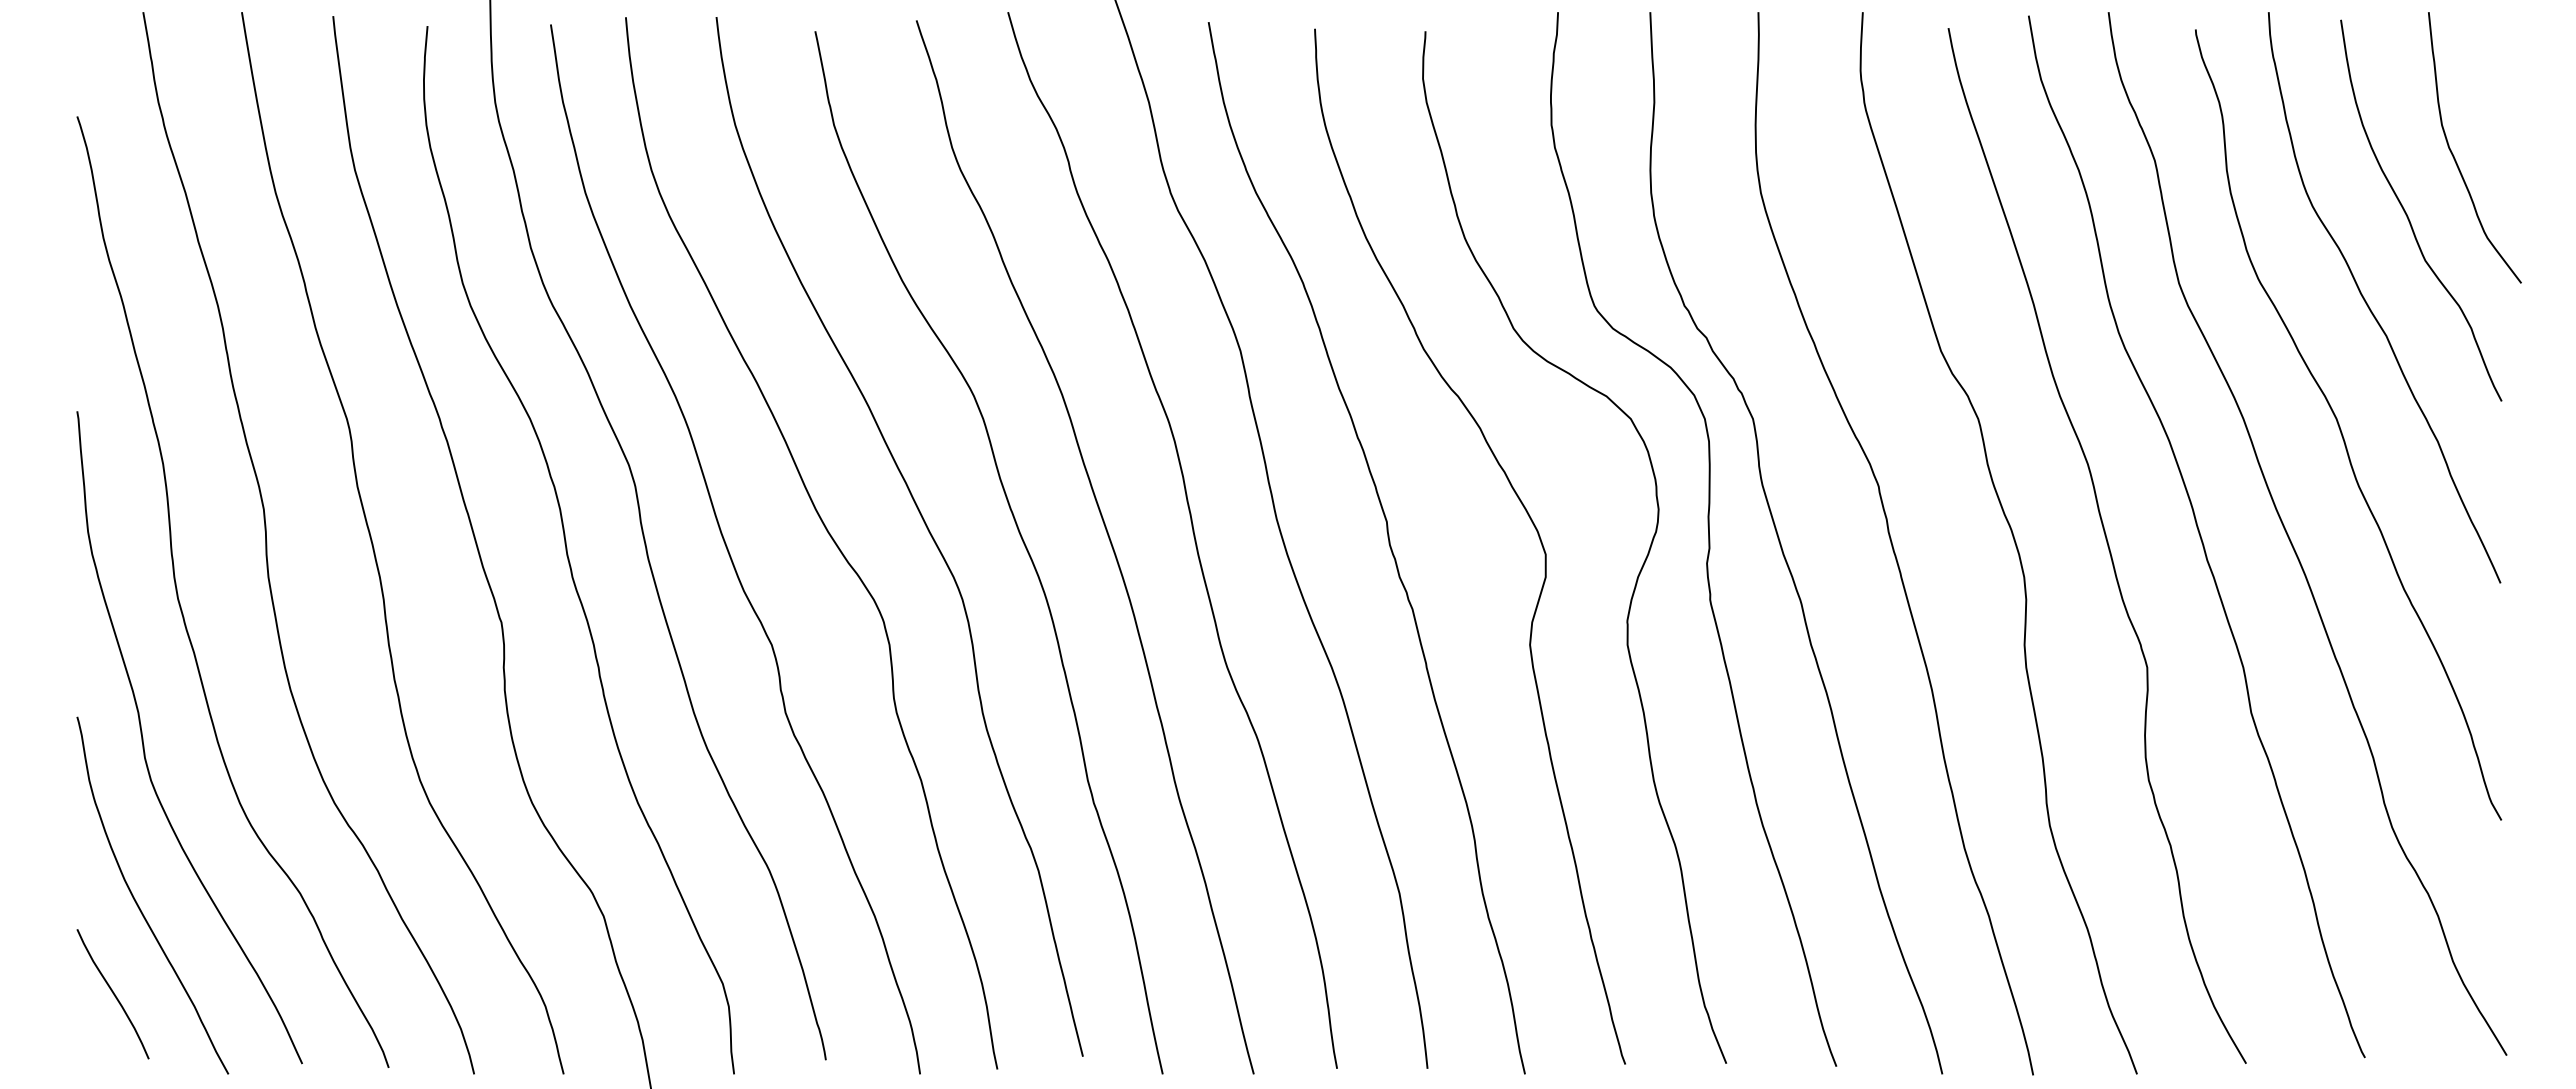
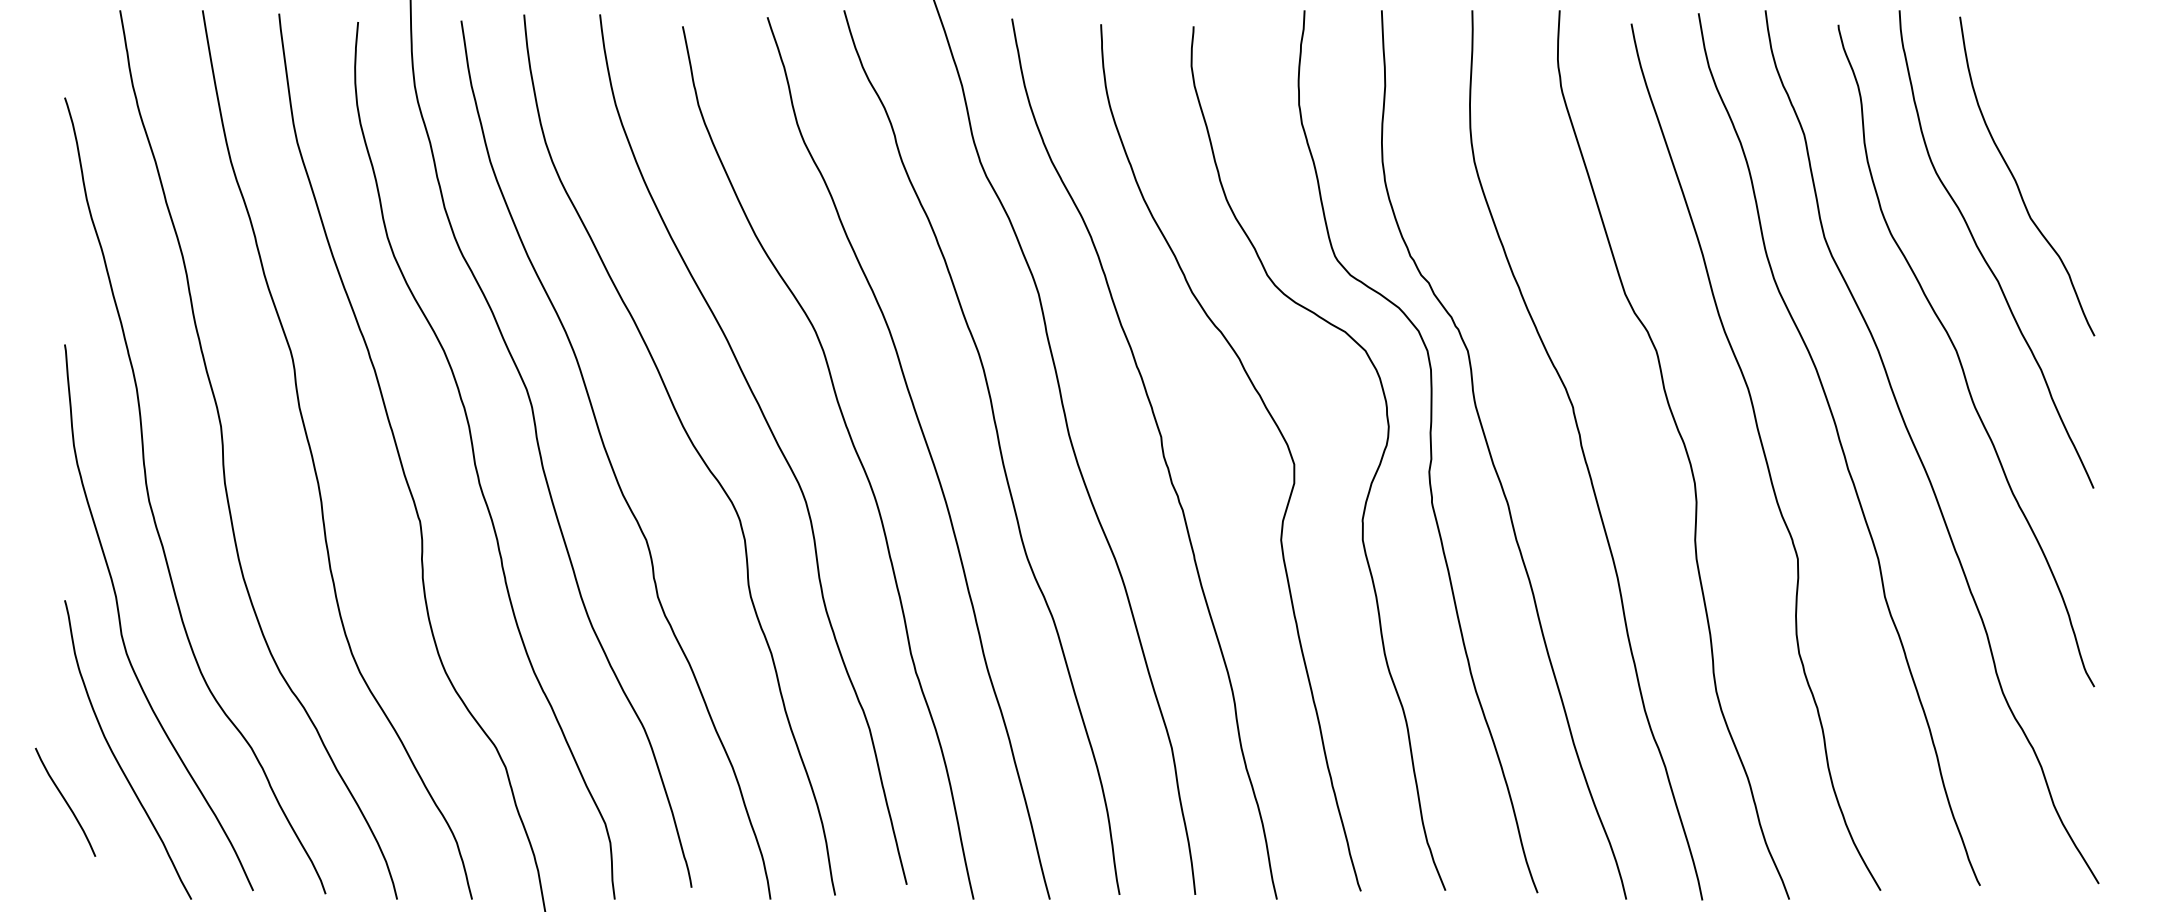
curve: (2454, 156) -> (2055, 131), removed
curve: (112, 993) -> (65, 801), moved

